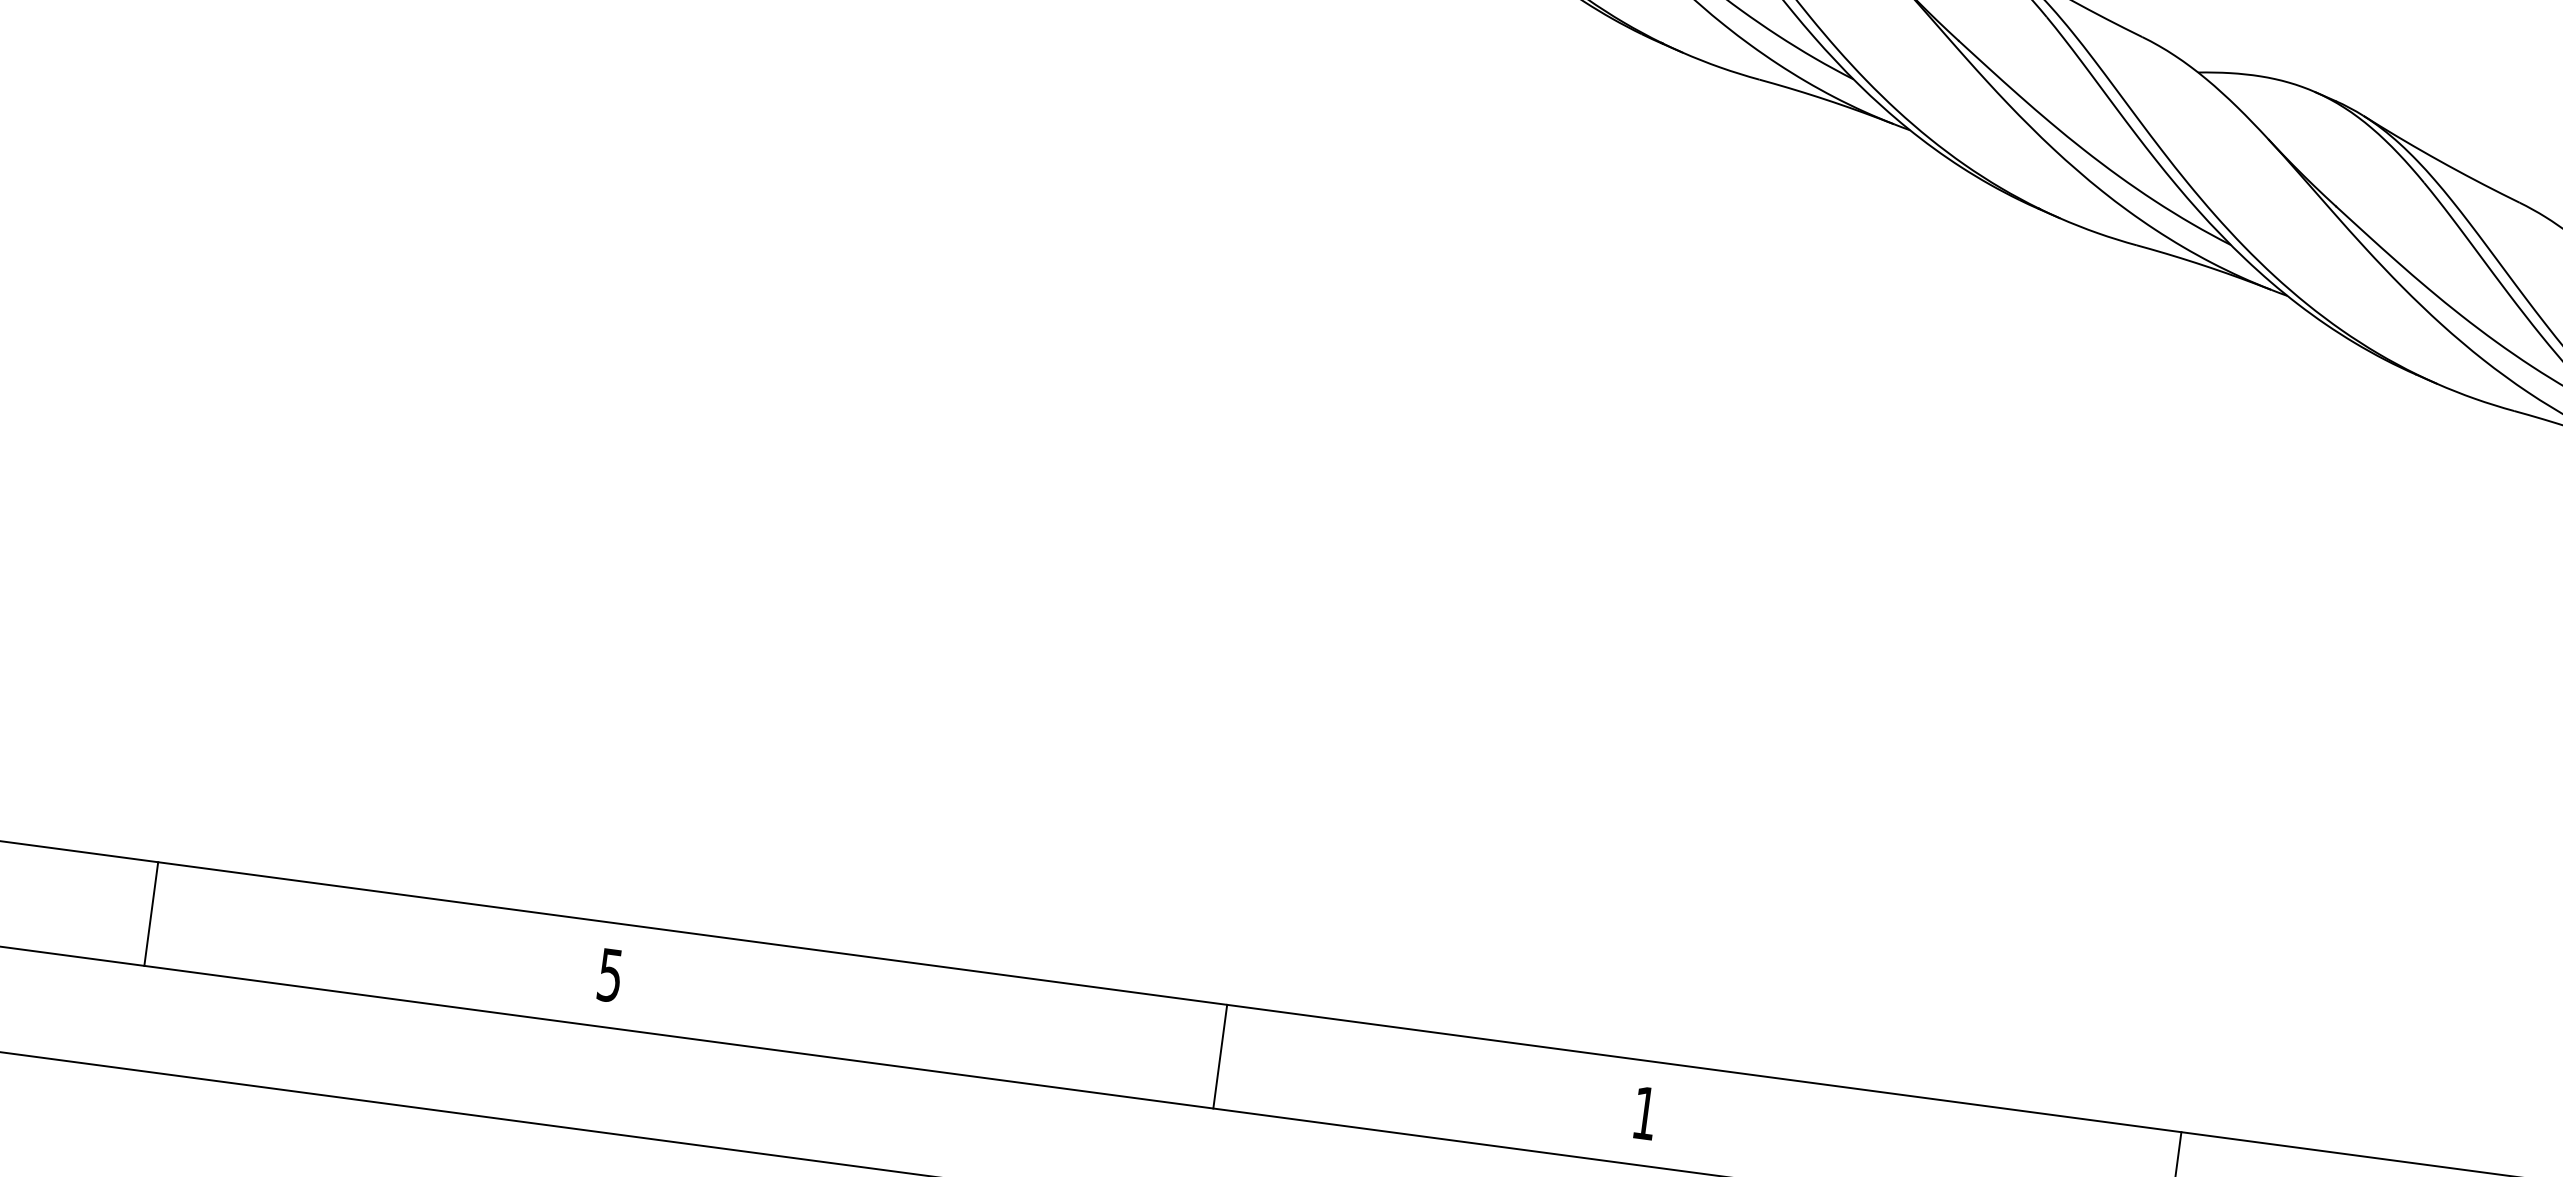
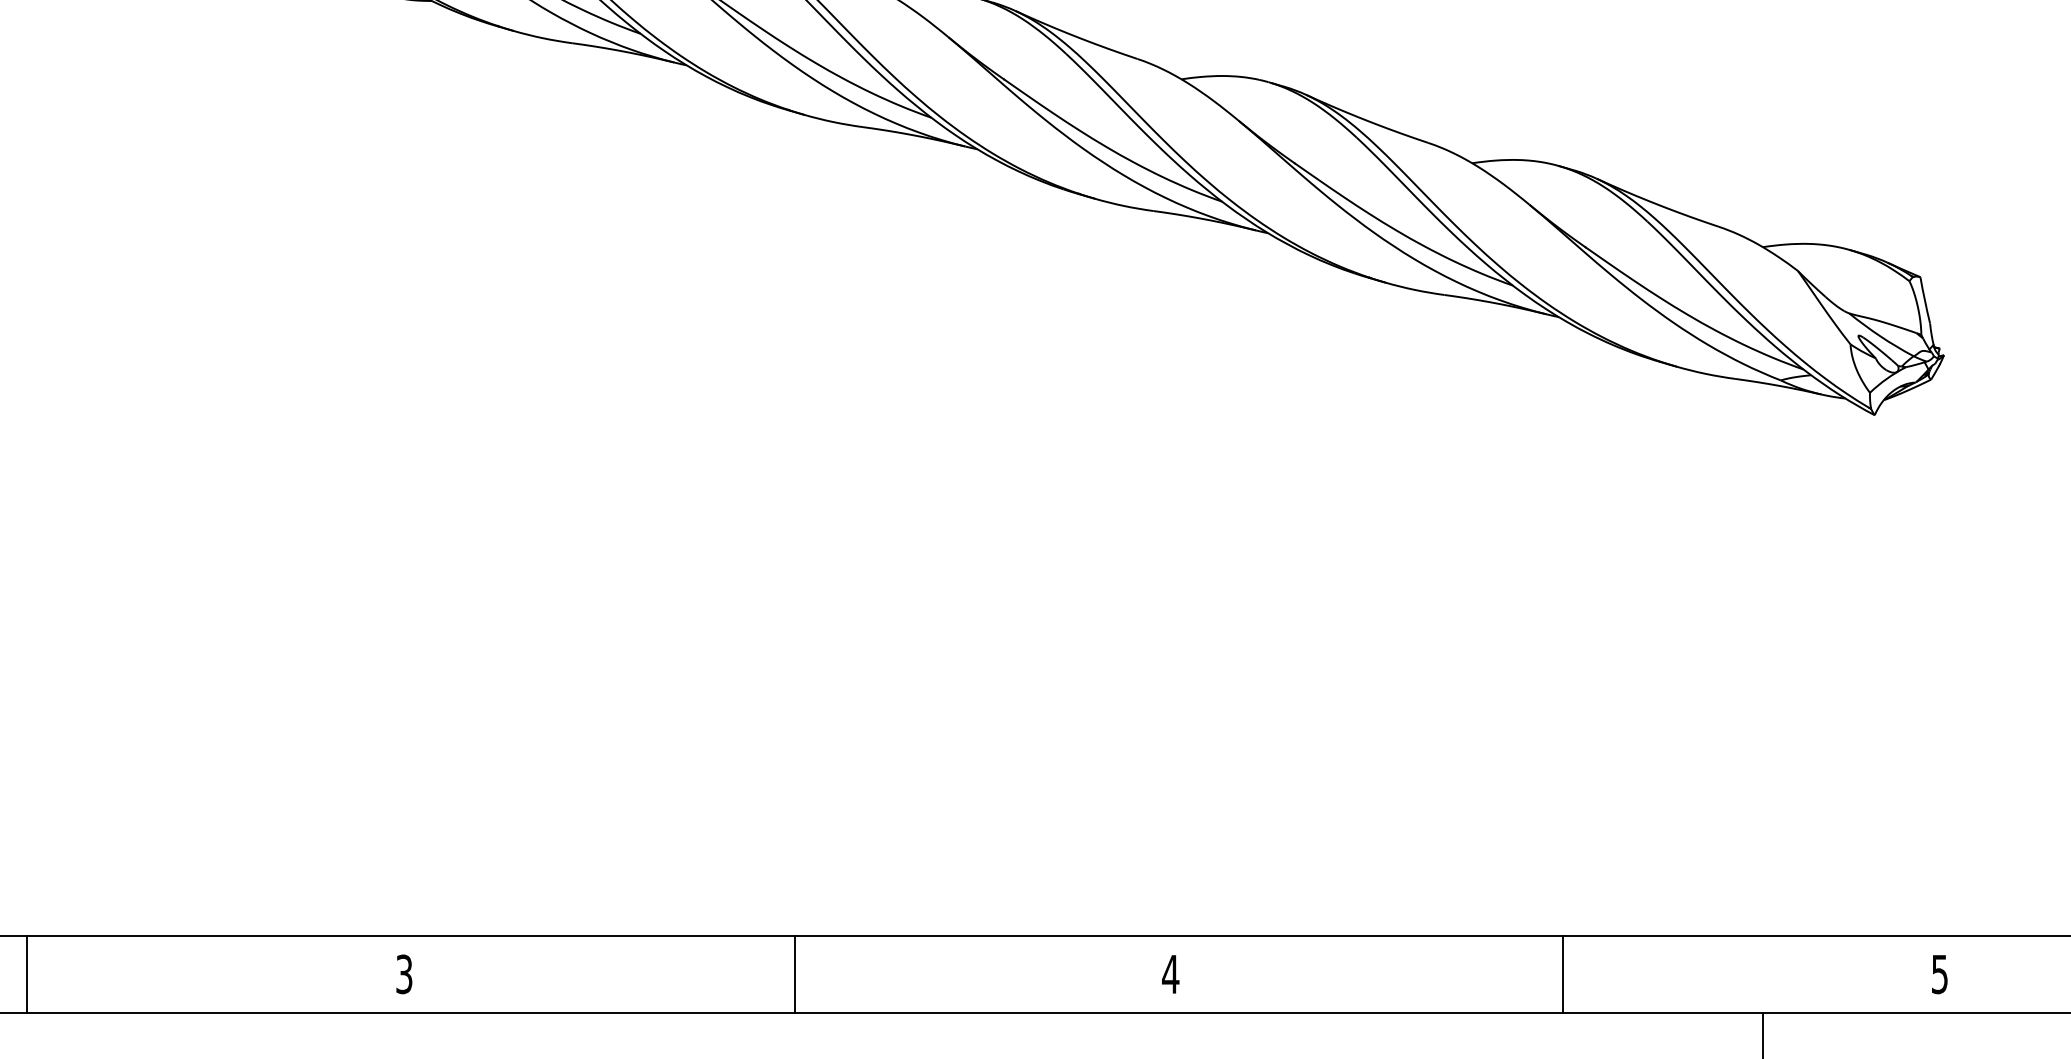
line: (151, 914) -> (27, 974), moved
text: (610, 974) -> (404, 973), 5 -> 3
line: (1220, 1056) -> (795, 974), moved
text: (1644, 1113) -> (1170, 974), 1 -> 4

